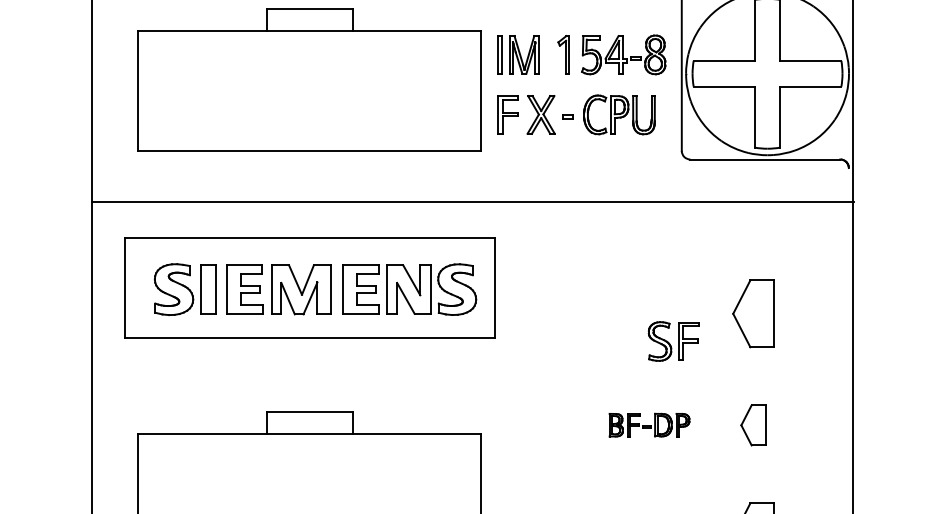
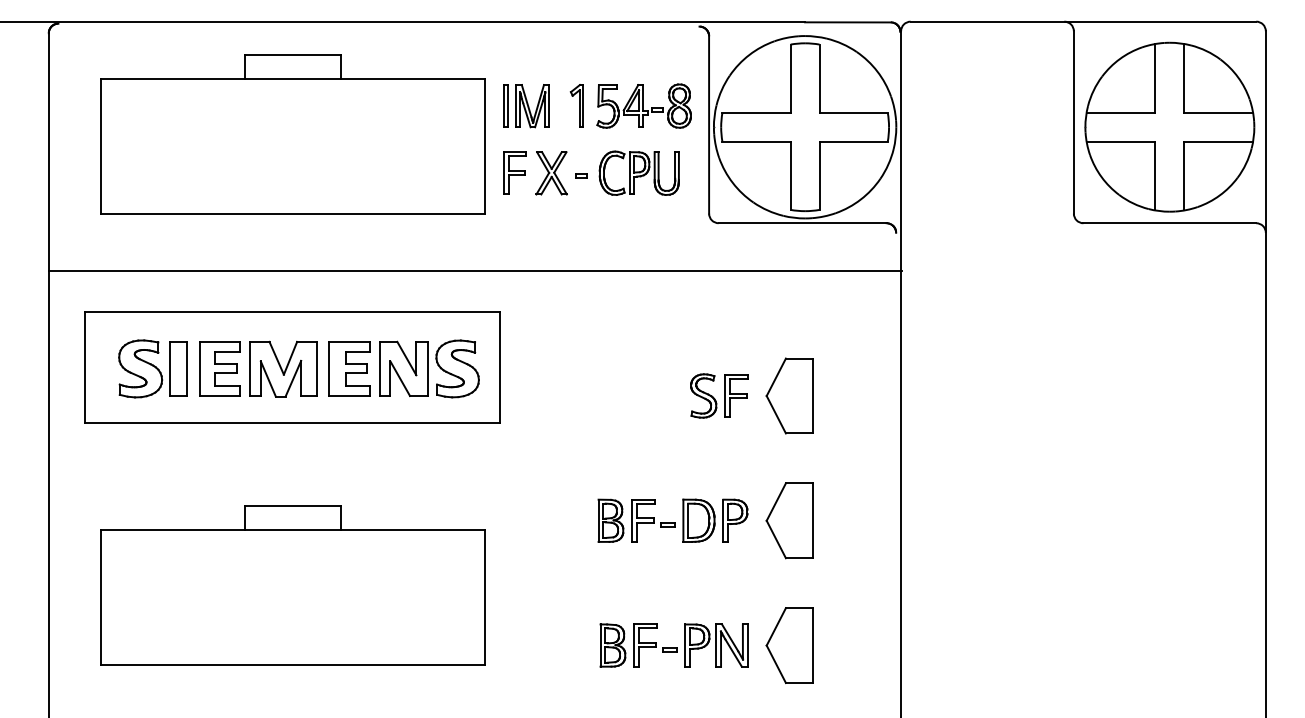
part: (674, 341) -> (719, 395), moved
part: (649, 425) -> (672, 520), size x1.67
part: (753, 425) -> (789, 520), size x1.67

